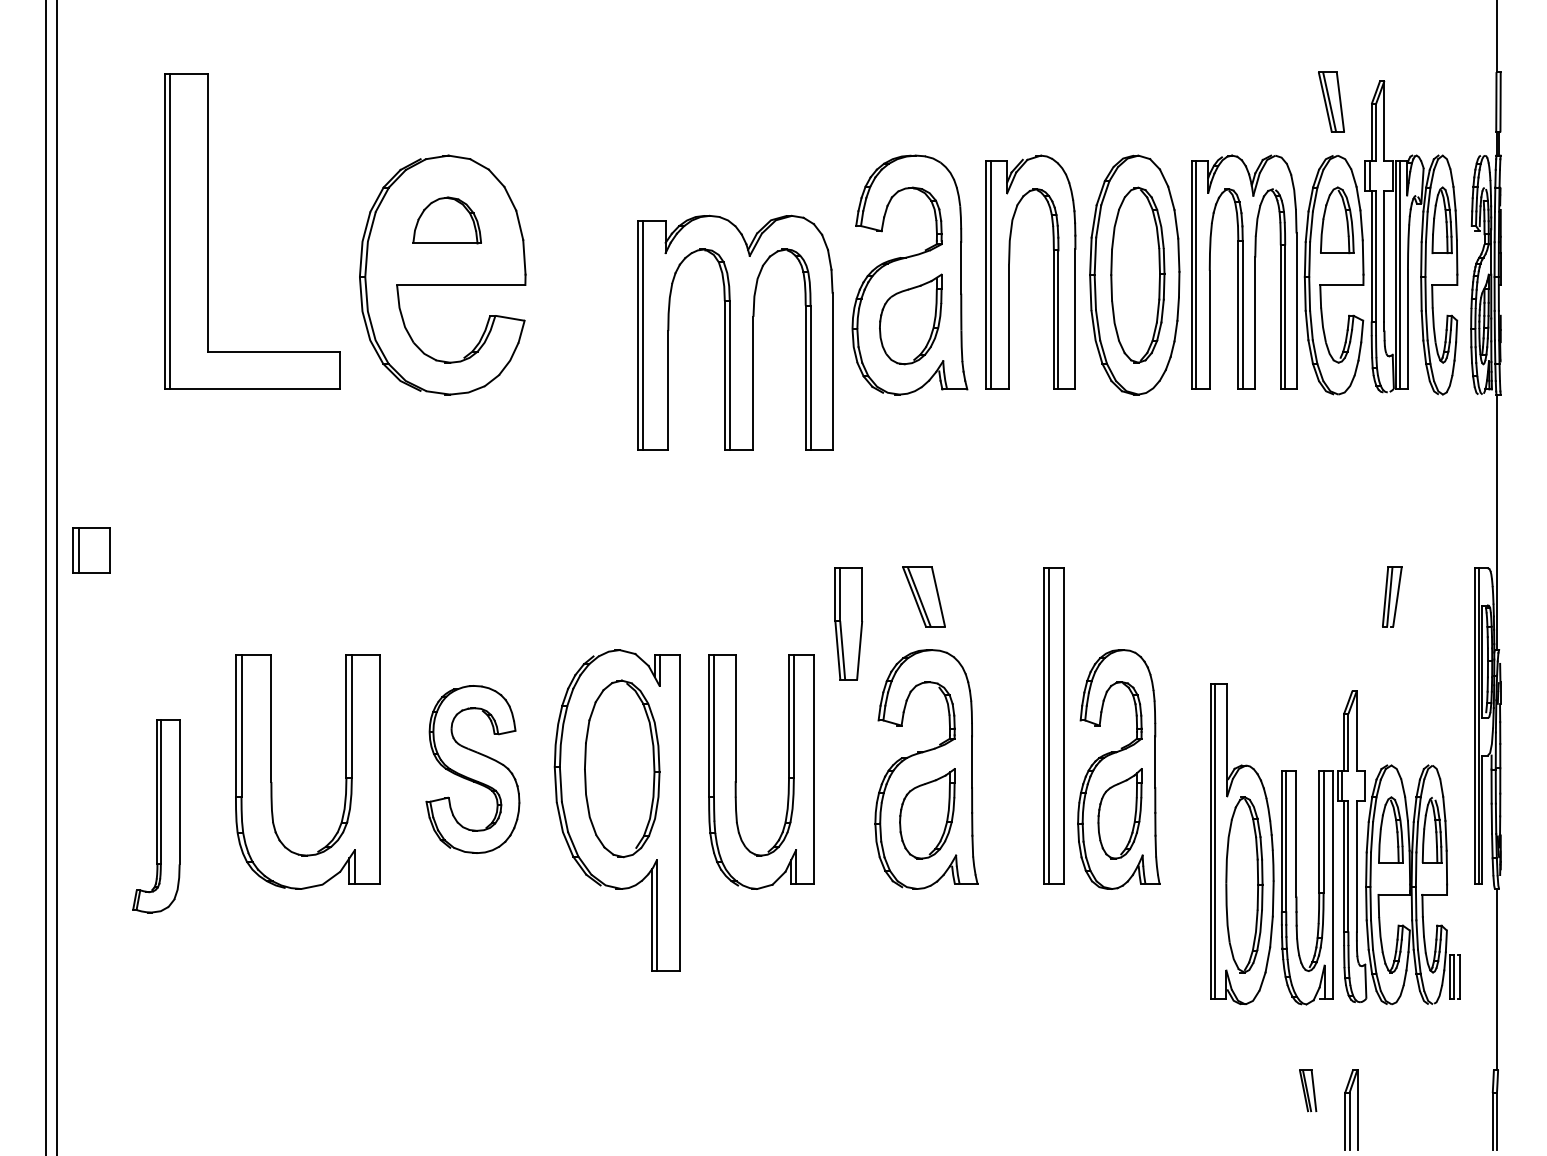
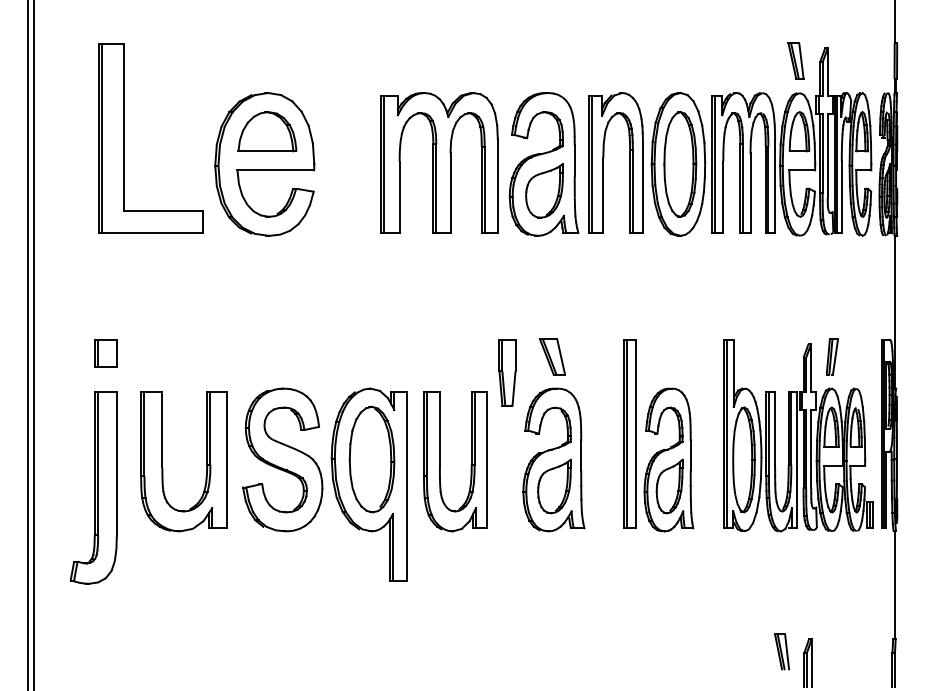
part: (447, 219) -> (267, 131), size x1.43
part: (735, 332) -> (439, 162), moved
part: (90, 551) -> (105, 353), moved
part: (472, 768) -> (282, 459), size x1.43
part: (156, 815) -> (93, 487), size x1.67
part: (1335, 843) -> (798, 435), moved
part: (1307, 1089) -> (781, 651), size x1.43

